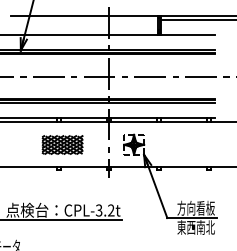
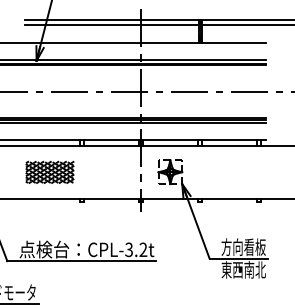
line: (84, 19) -> (111, 24), added
part: (62, 144) -> (49, 171), moved

